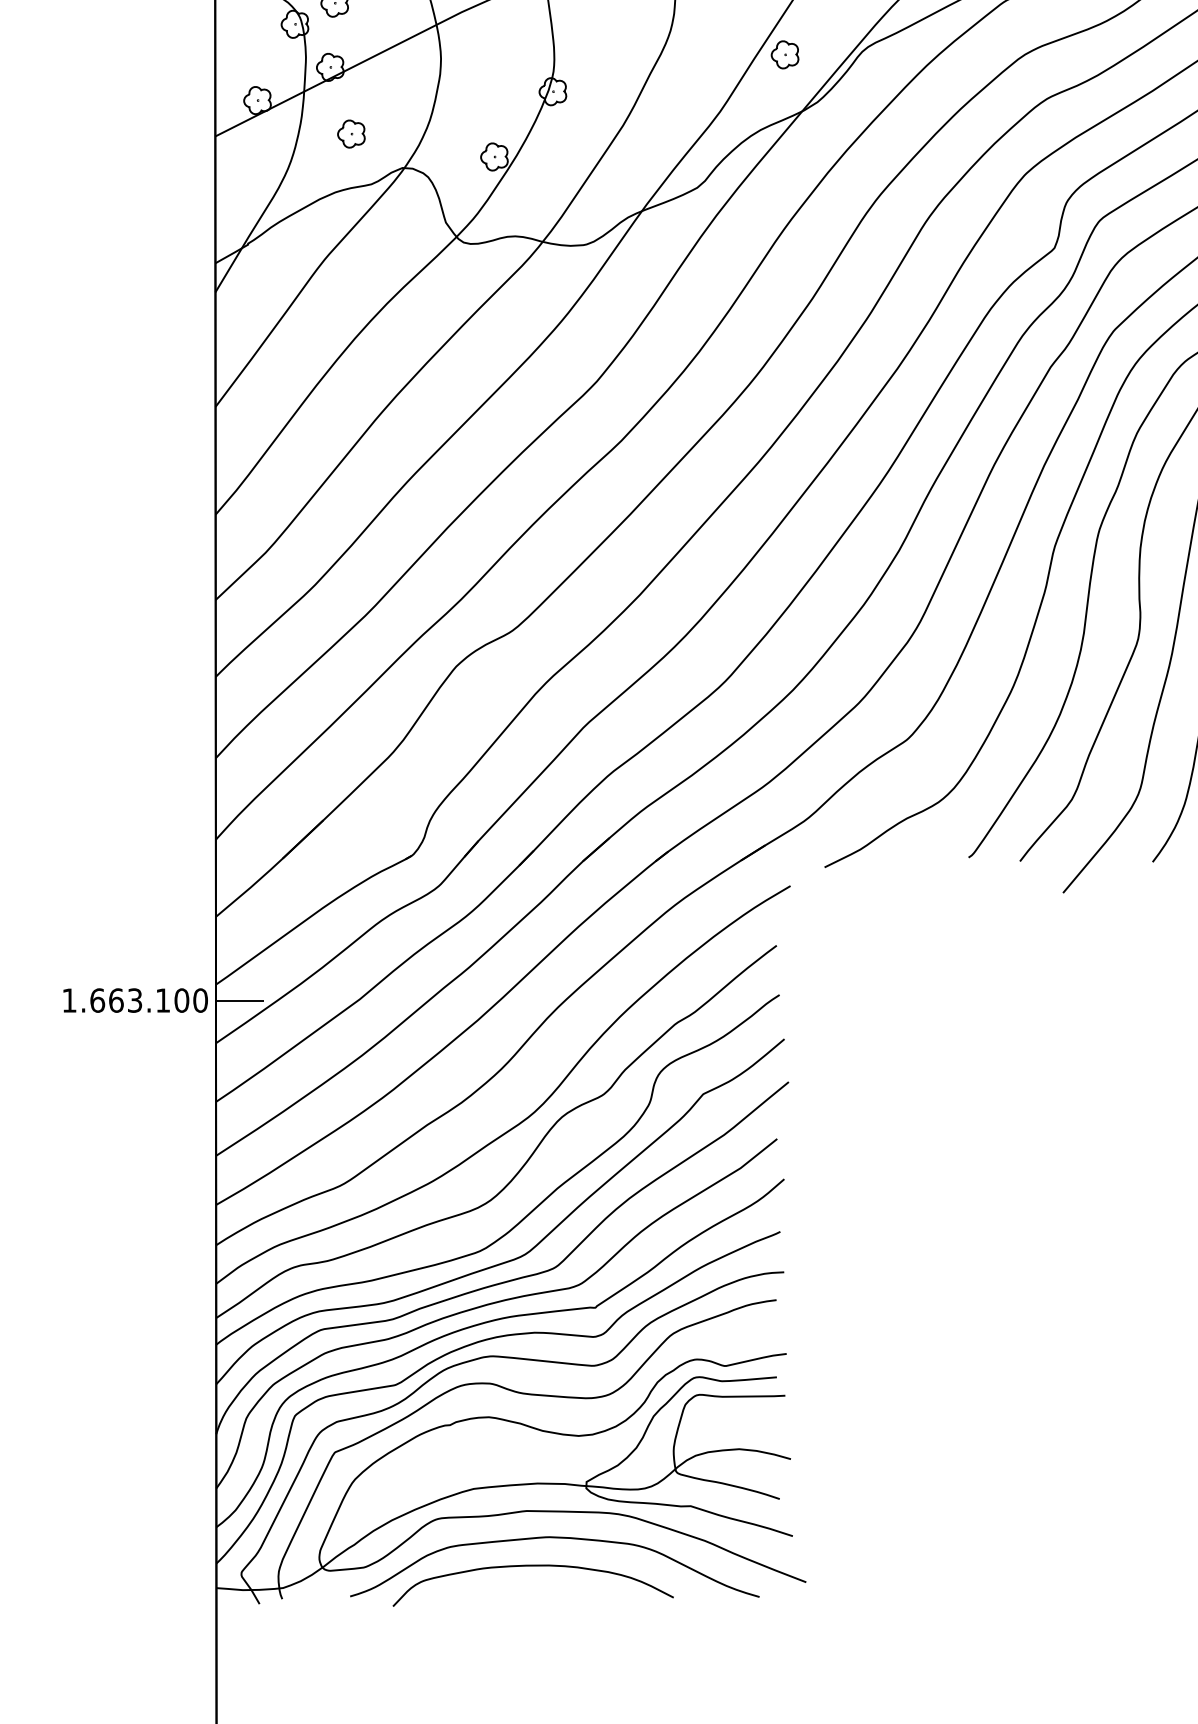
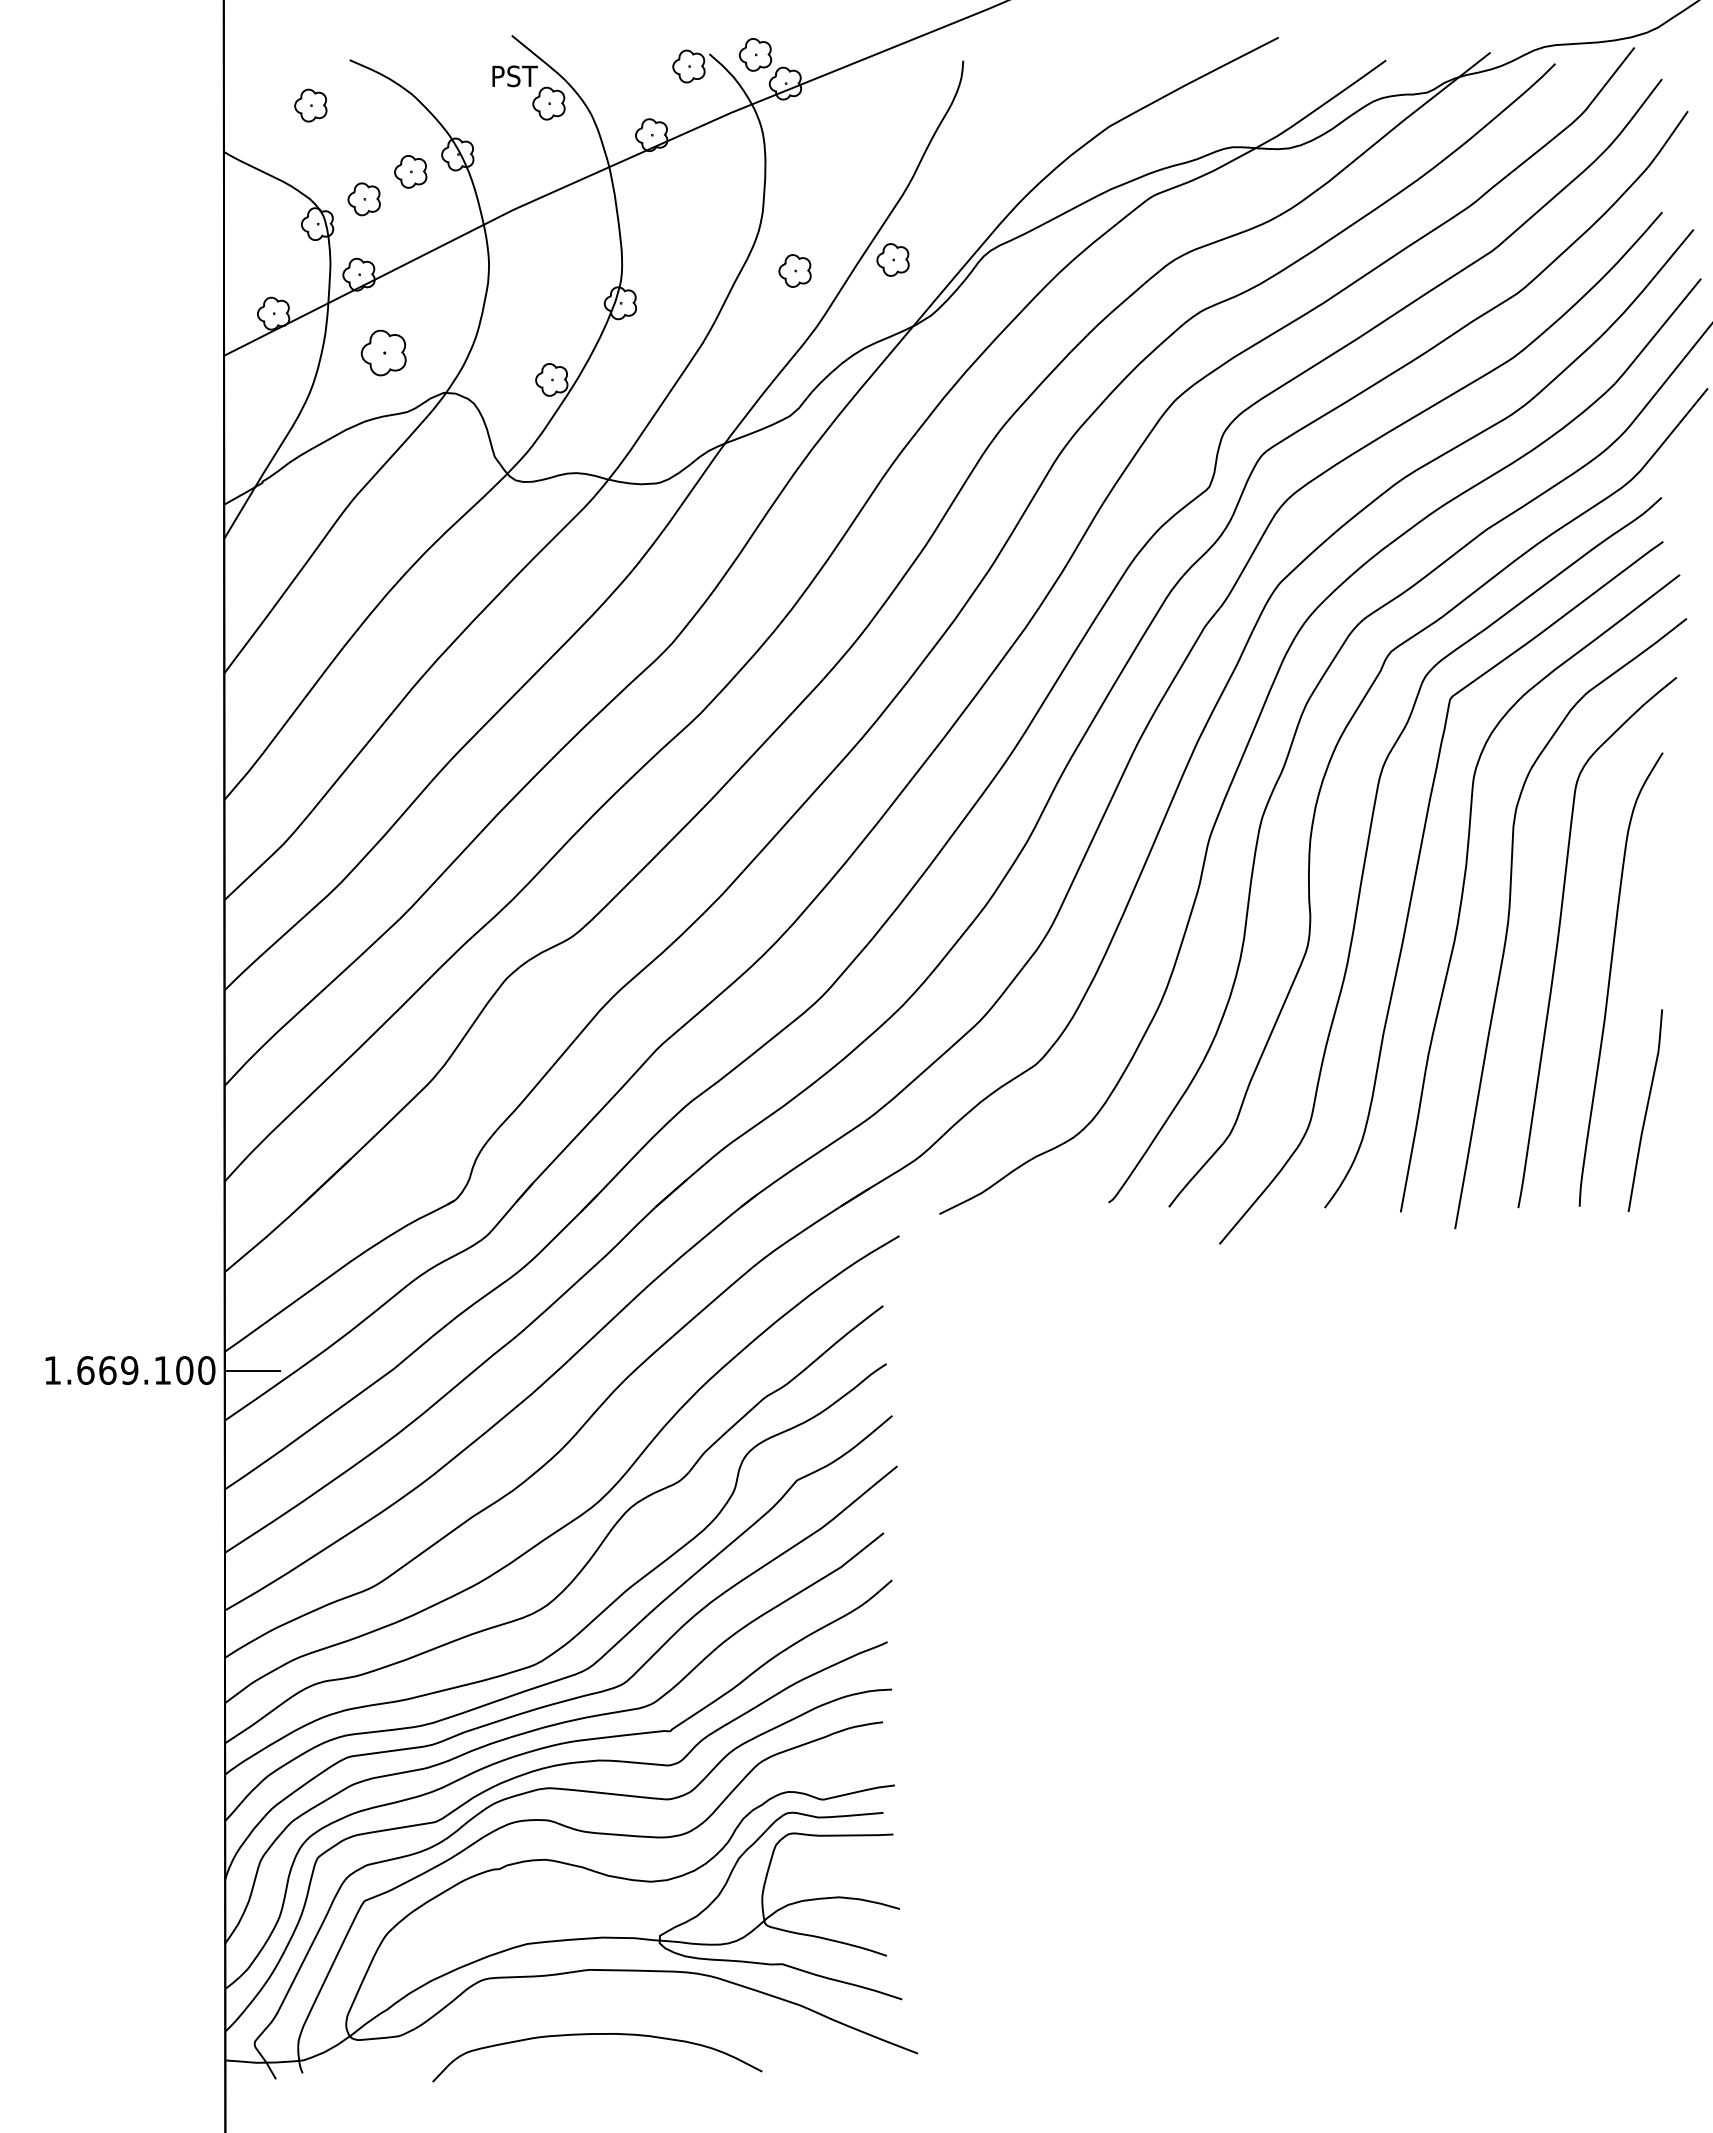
part: (701, 63) -> (794, 270), added
part: (351, 133) -> (383, 352), size x1.4
text: (134, 1000) -> (129, 1370), 1.663.100 -> 1.669.100
curve: (560, 1538) -> (629, 2002), removed

